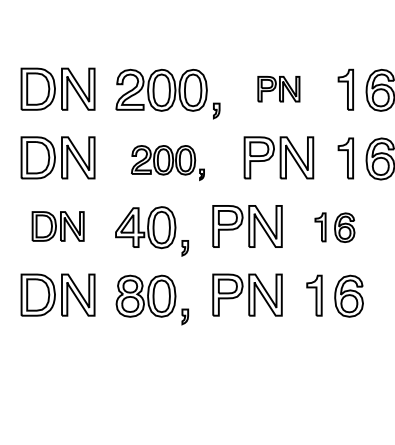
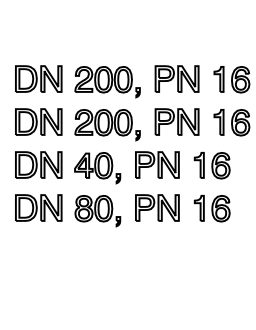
part: (278, 88) -> (176, 78), size x1.67
part: (167, 163) -> (107, 125), size x1.43
part: (57, 225) -> (38, 164), size x1.43
part: (333, 227) -> (211, 165), size x1.43

